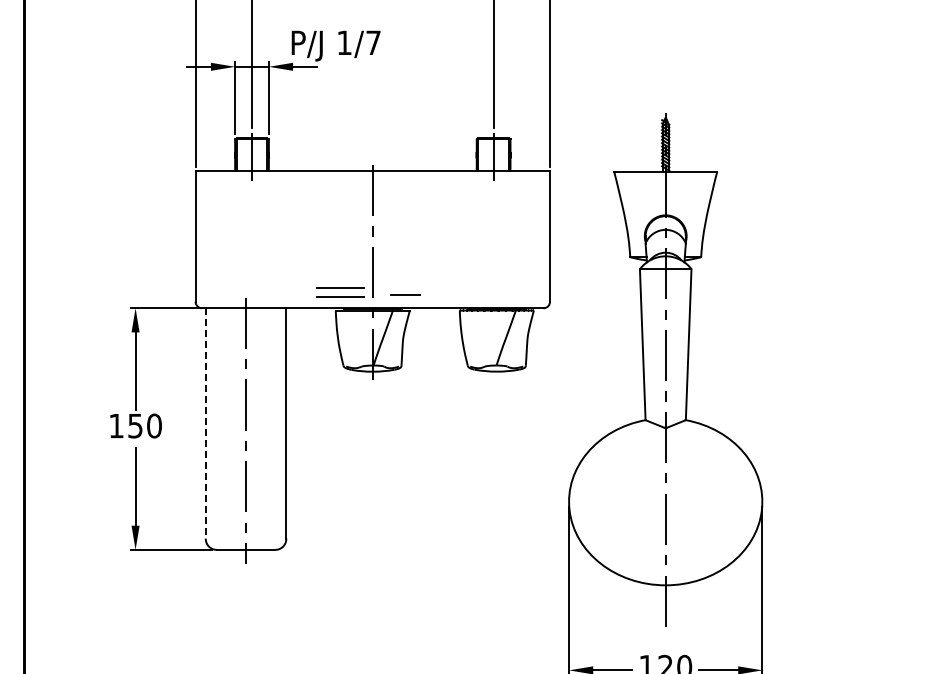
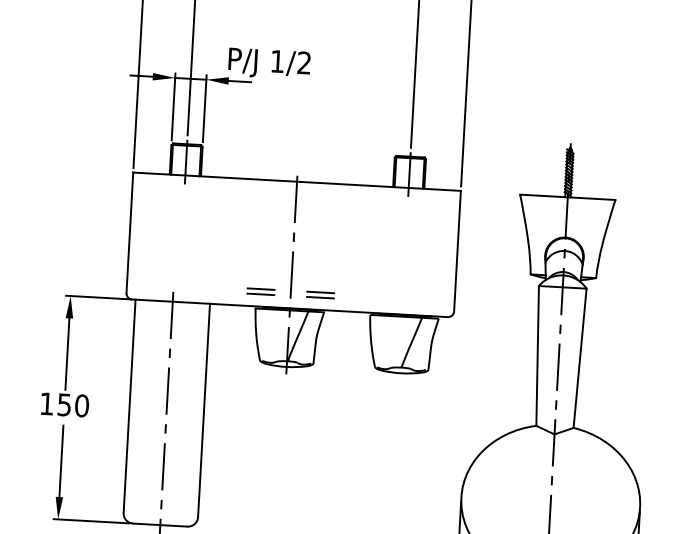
text: (373, 42) -> (304, 62), 1/7 -> 1/2
line: (404, 289) -> (320, 292), added
part: (340, 291) -> (260, 291), size x0.62
line: (205, 423) -> (129, 406), dashed -> solid

